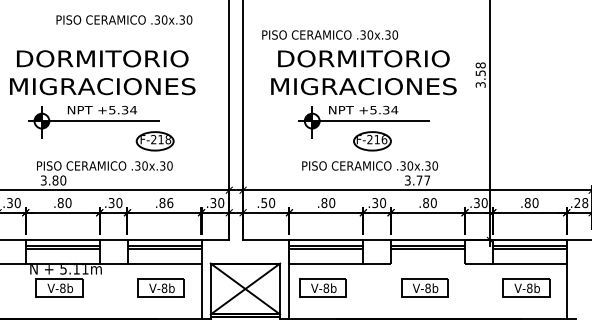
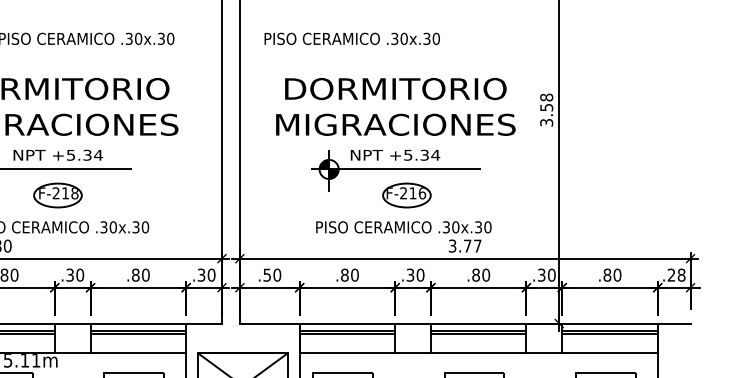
text: (330, 34) -> (352, 38), moved
part: (154, 141) -> (57, 195), moved
text: (170, 202) -> (146, 274), .86 -> .80
line: (428, 263) -> (479, 353), added

